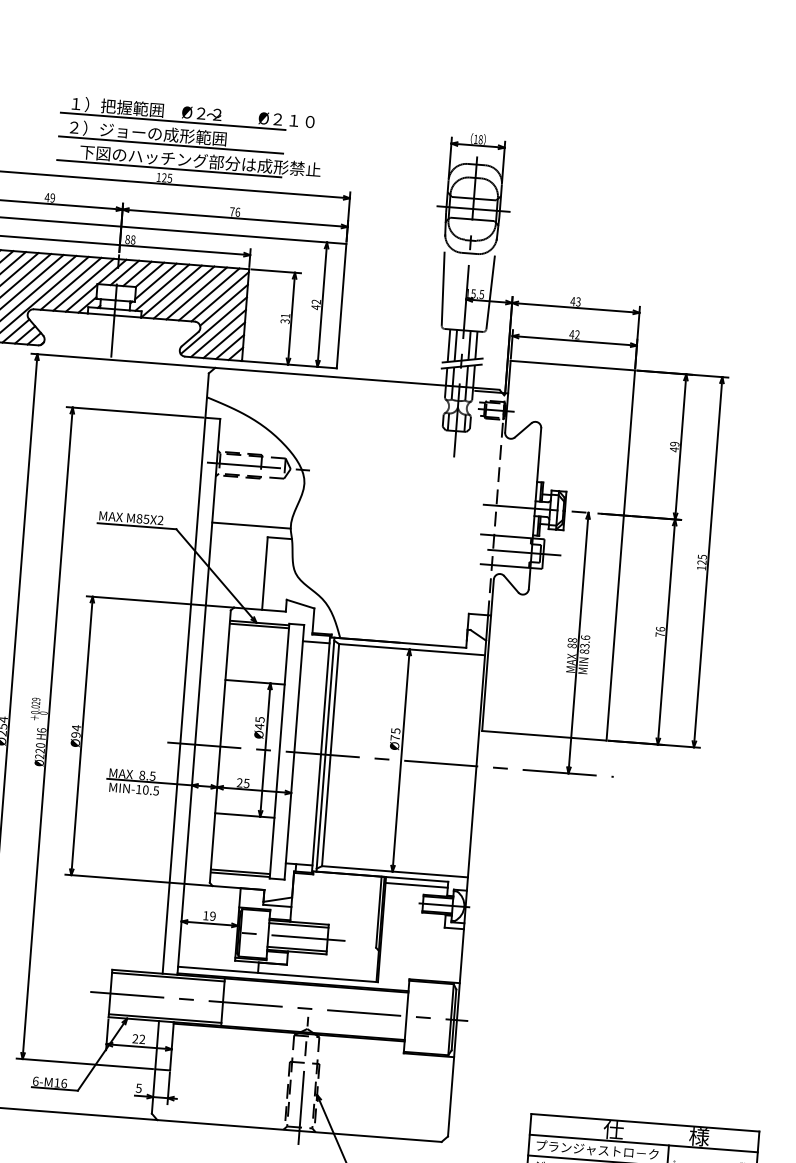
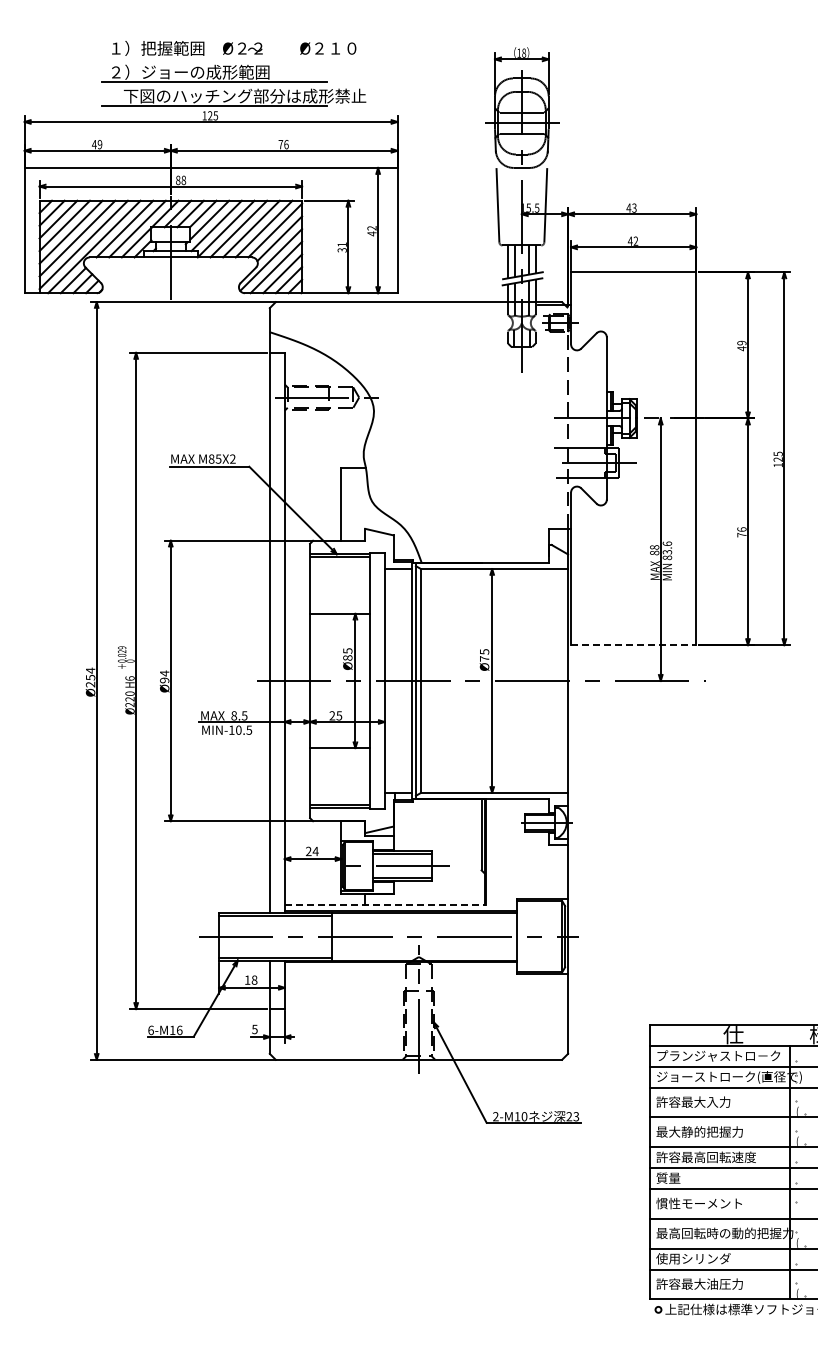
line: (173, 121) -> (214, 58), removed
line: (250, 525) -> (323, 457), removed
text: (259, 726) -> (347, 657), Ø45 -> Ø85
line: (544, 736) -> (633, 645), solid -> dashed
line: (416, 885) -> (517, 804), removed
text: (209, 916) -> (312, 851), 19 -> 24
line: (278, 974) -> (385, 904), solid -> dashed
text: (138, 1038) -> (250, 979), 22 -> 18

